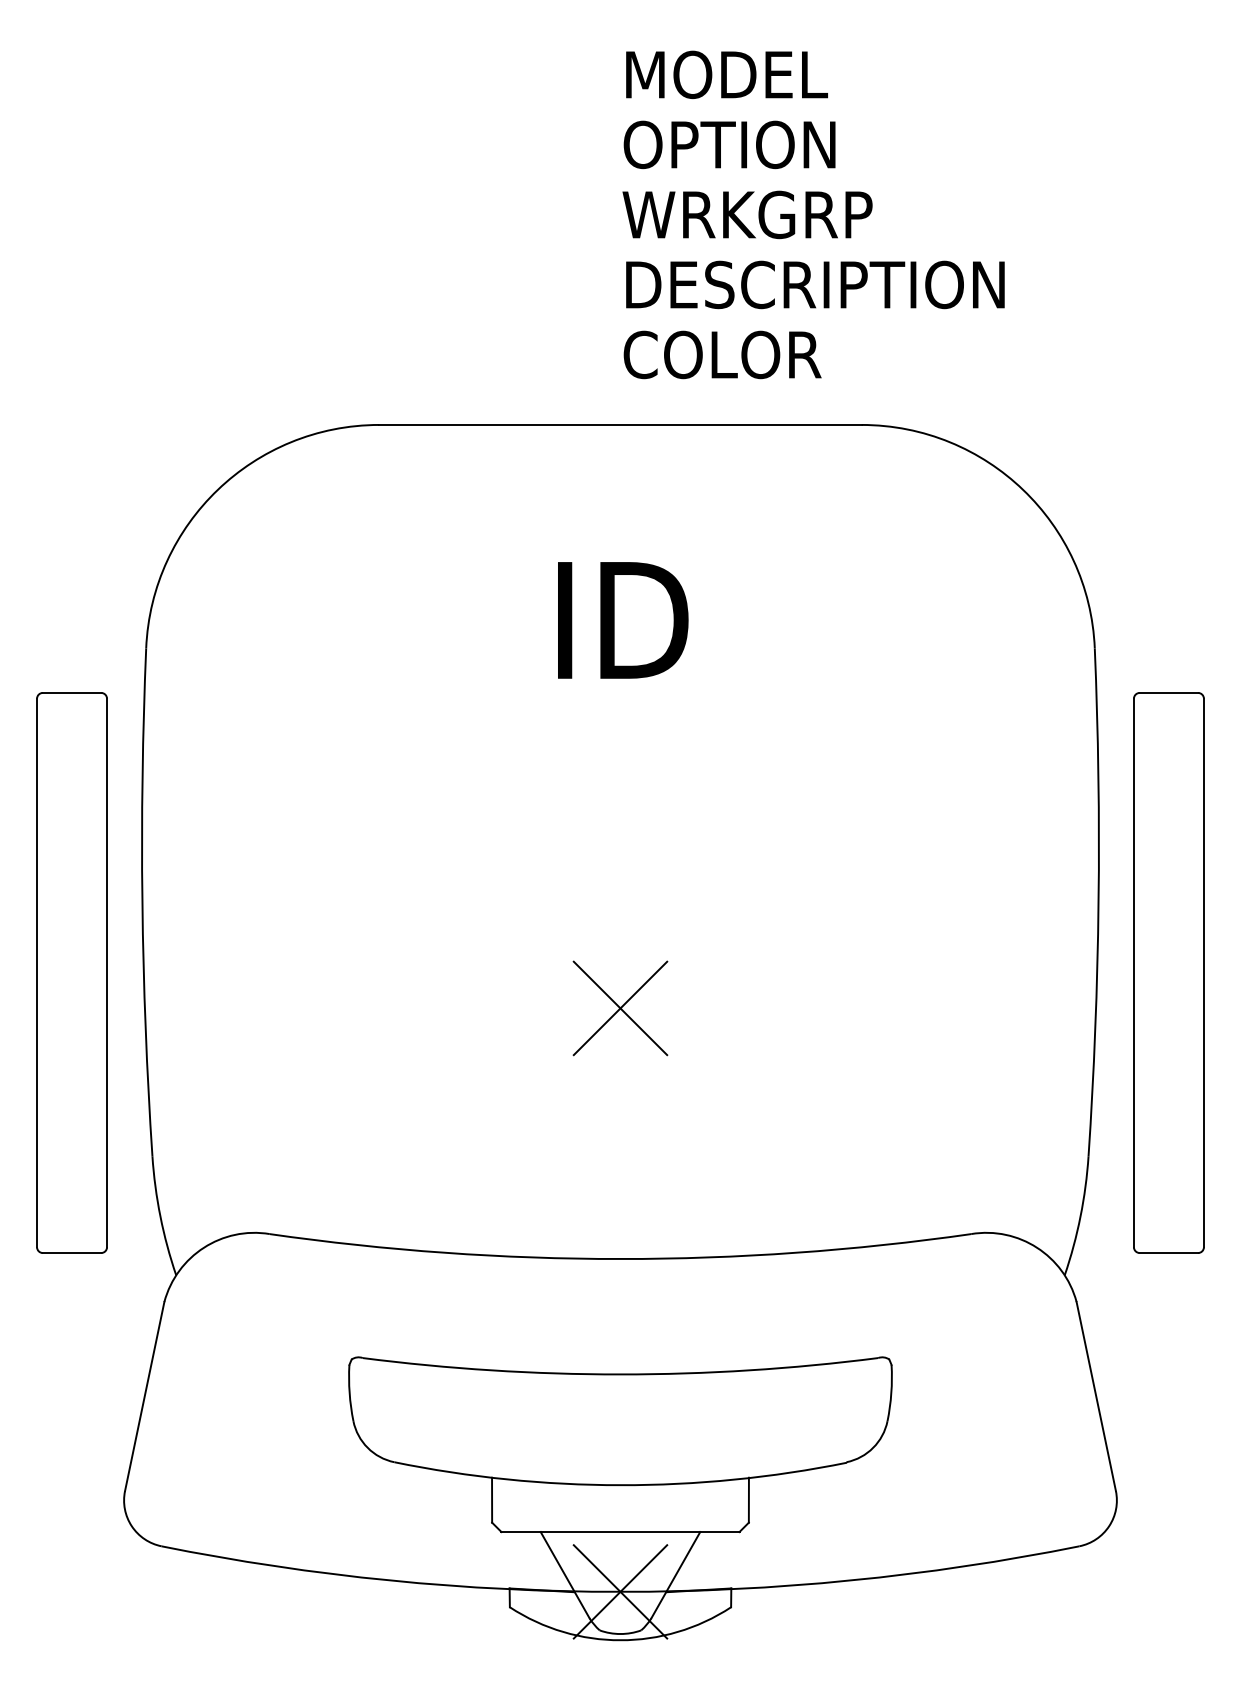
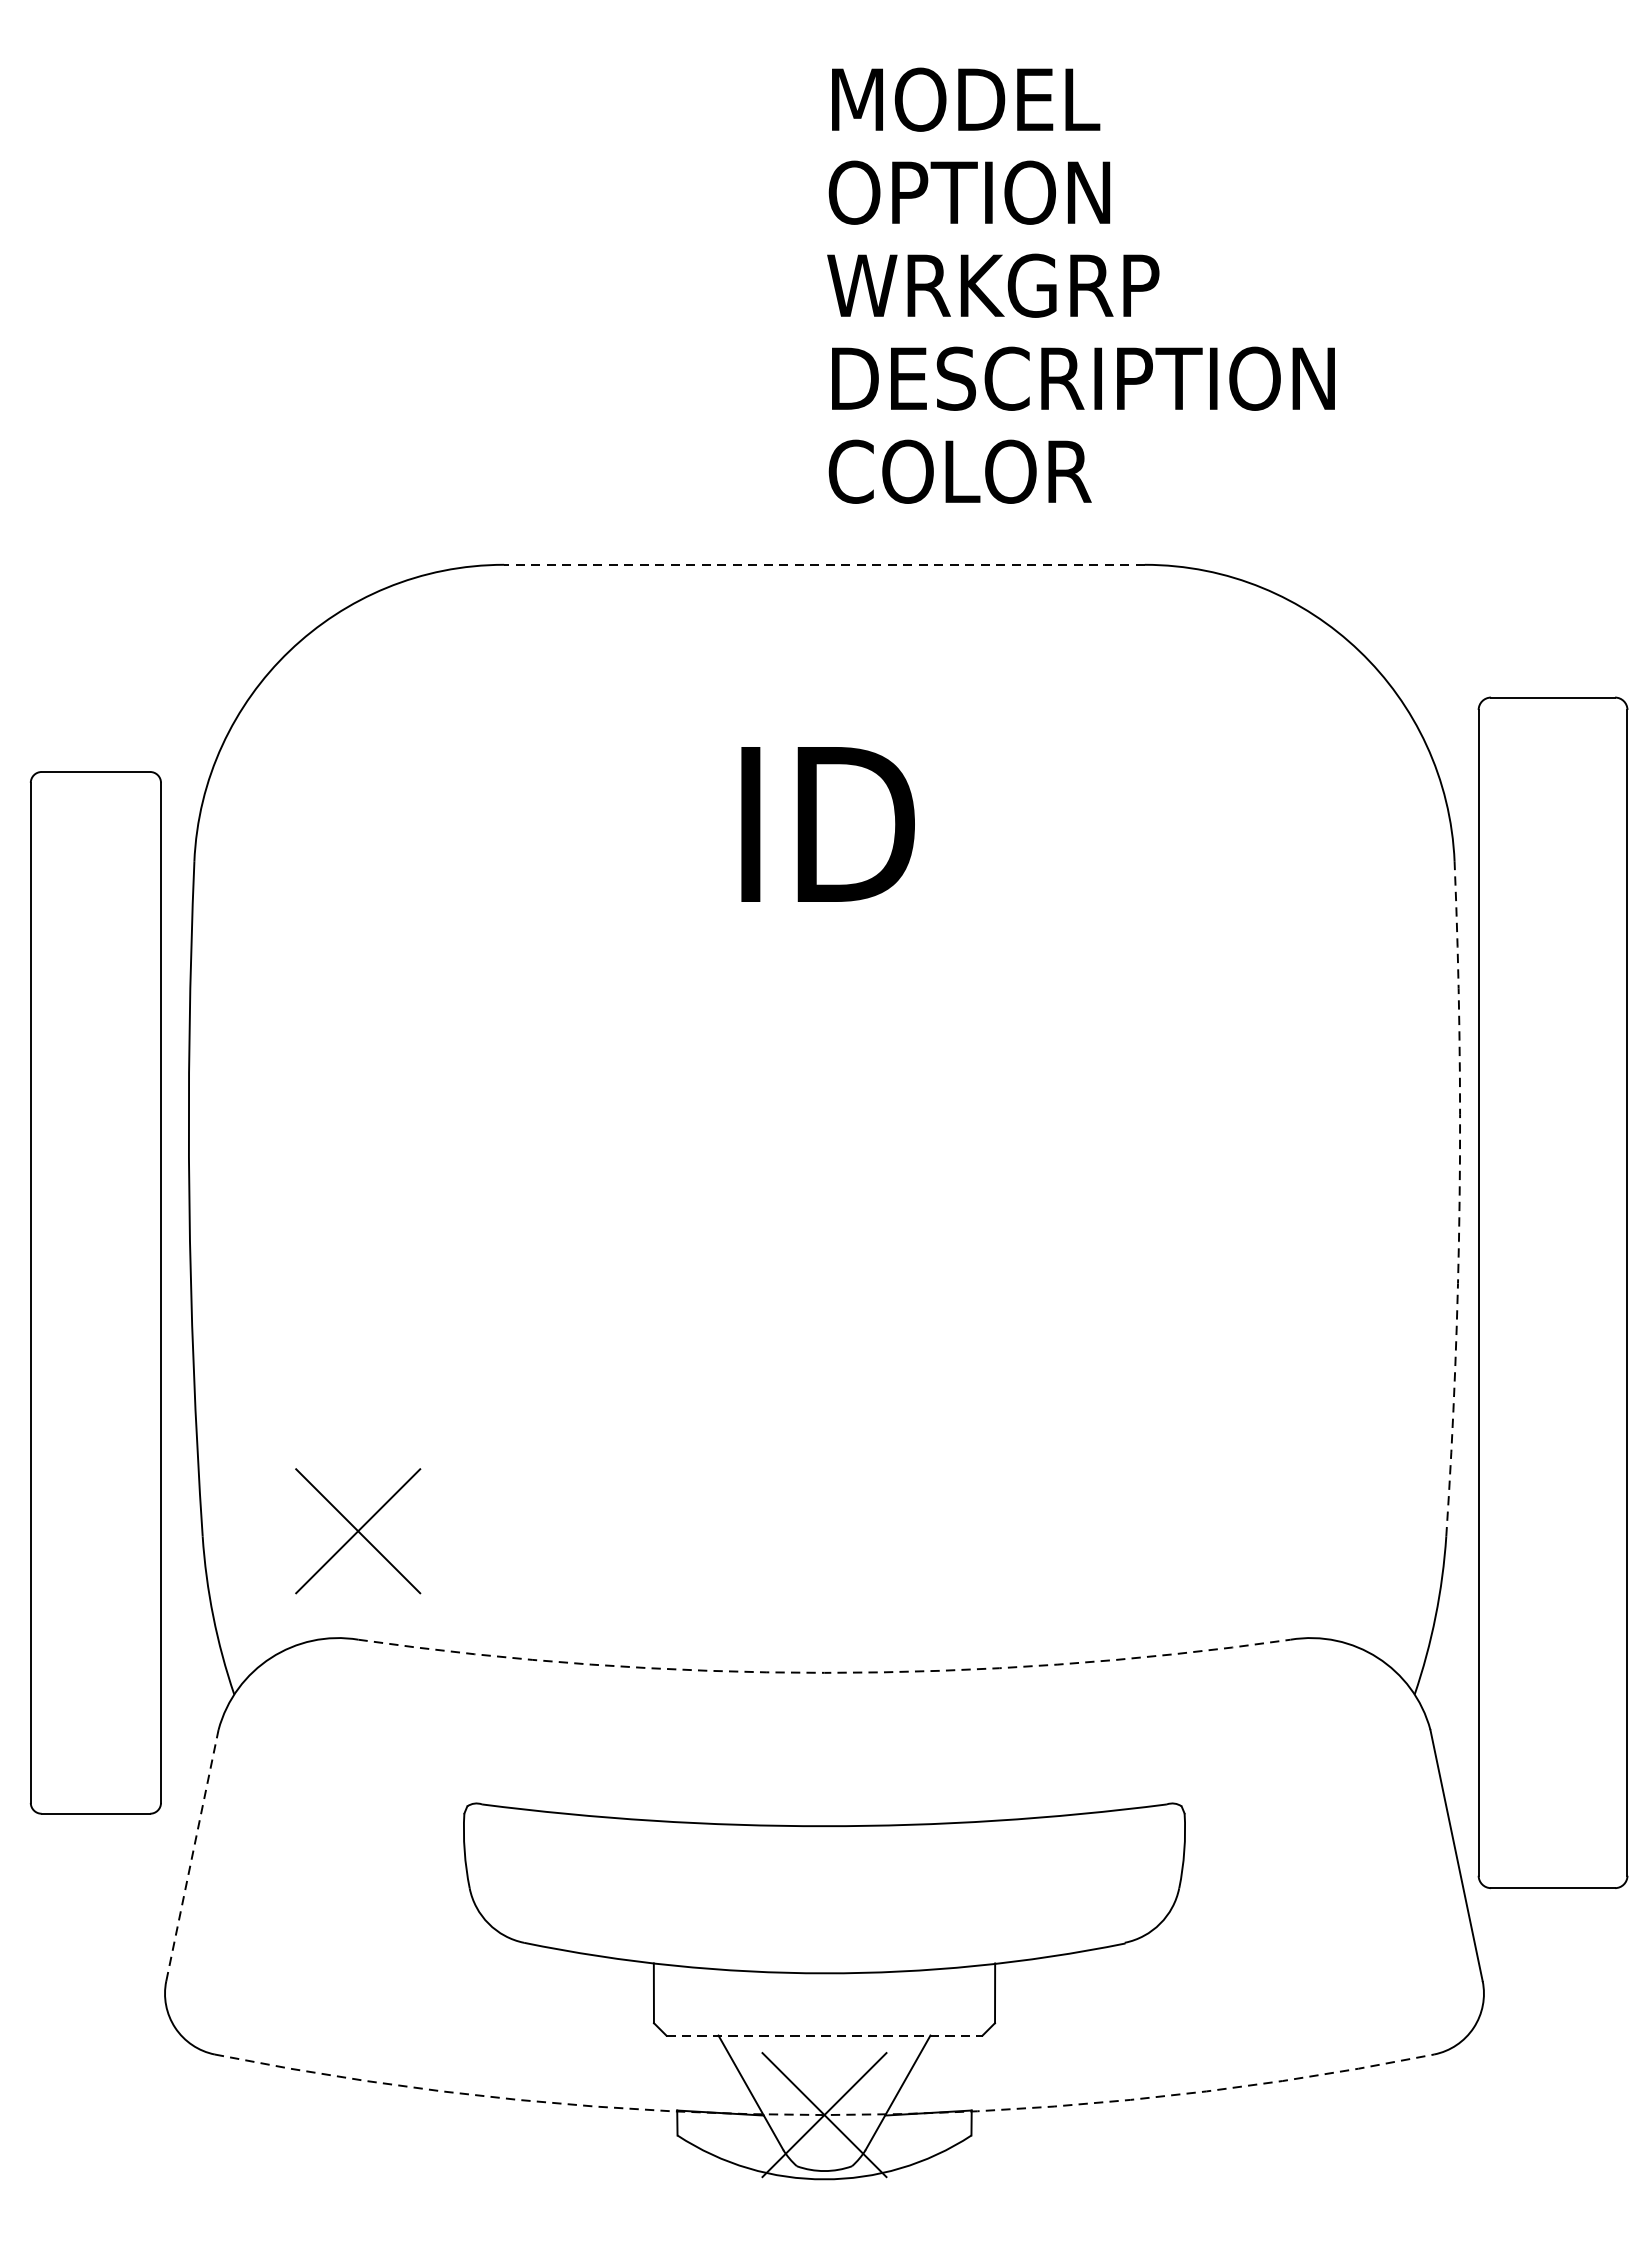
line: (620, 424) -> (824, 564), solid -> dashed
arc: (1098, 902) -> (1459, 1199), solid -> dashed
part: (71, 972) -> (95, 1292), size x1.4
part: (1168, 972) -> (1552, 1292), size x1.6
part: (620, 1008) -> (358, 1531), moved
arc: (620, 1259) -> (824, 1673), solid -> dashed
line: (144, 1396) -> (192, 1855), solid -> dashed
line: (620, 1532) -> (824, 2036), solid -> dashed
arc: (620, 1591) -> (824, 2114), solid -> dashed

